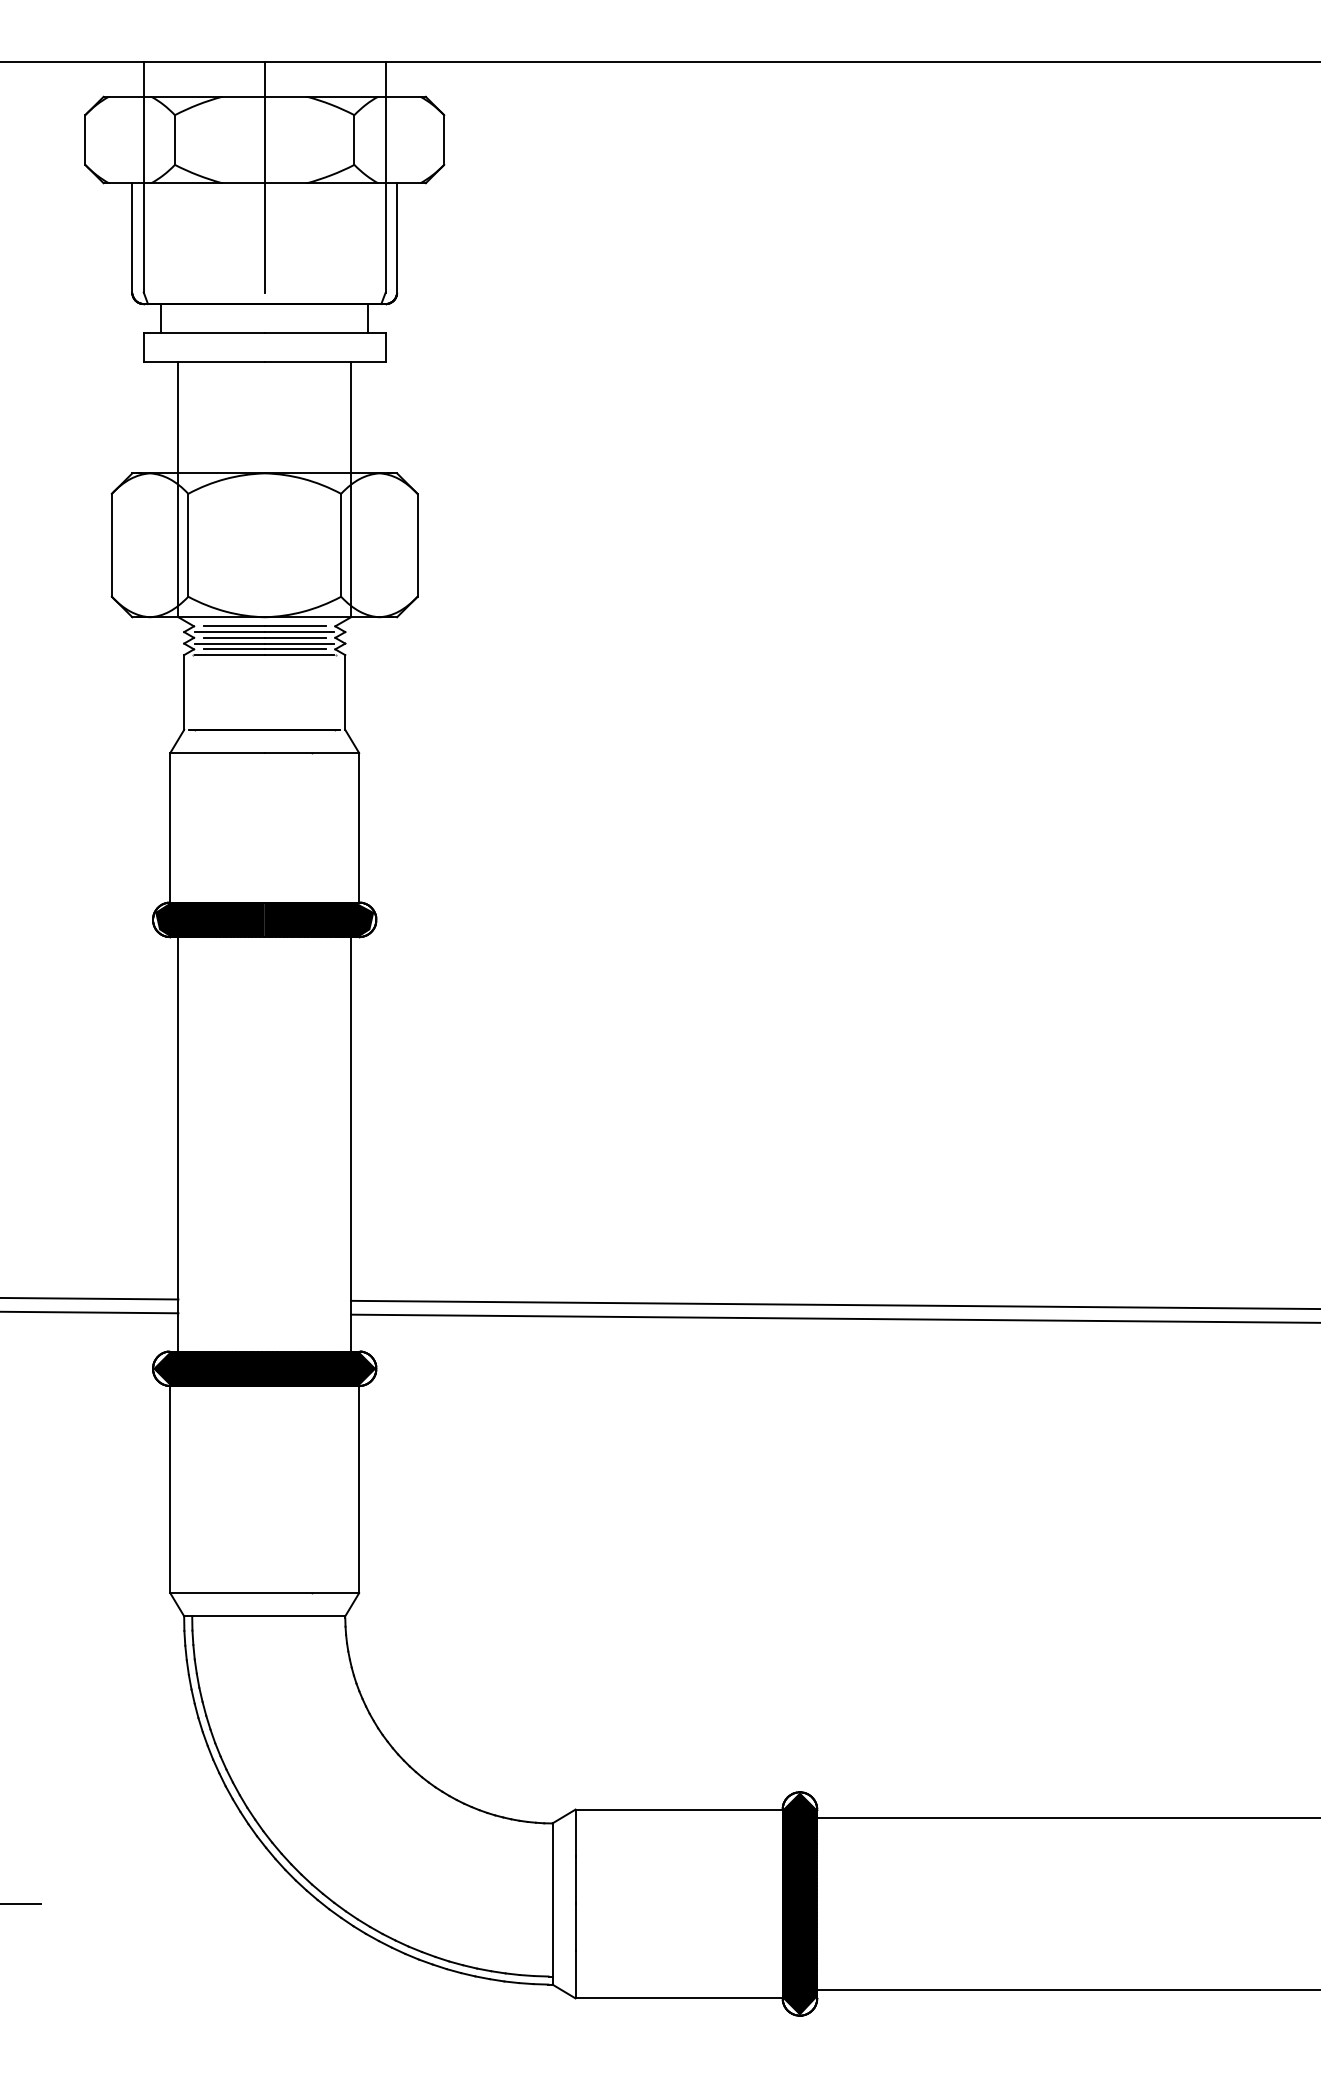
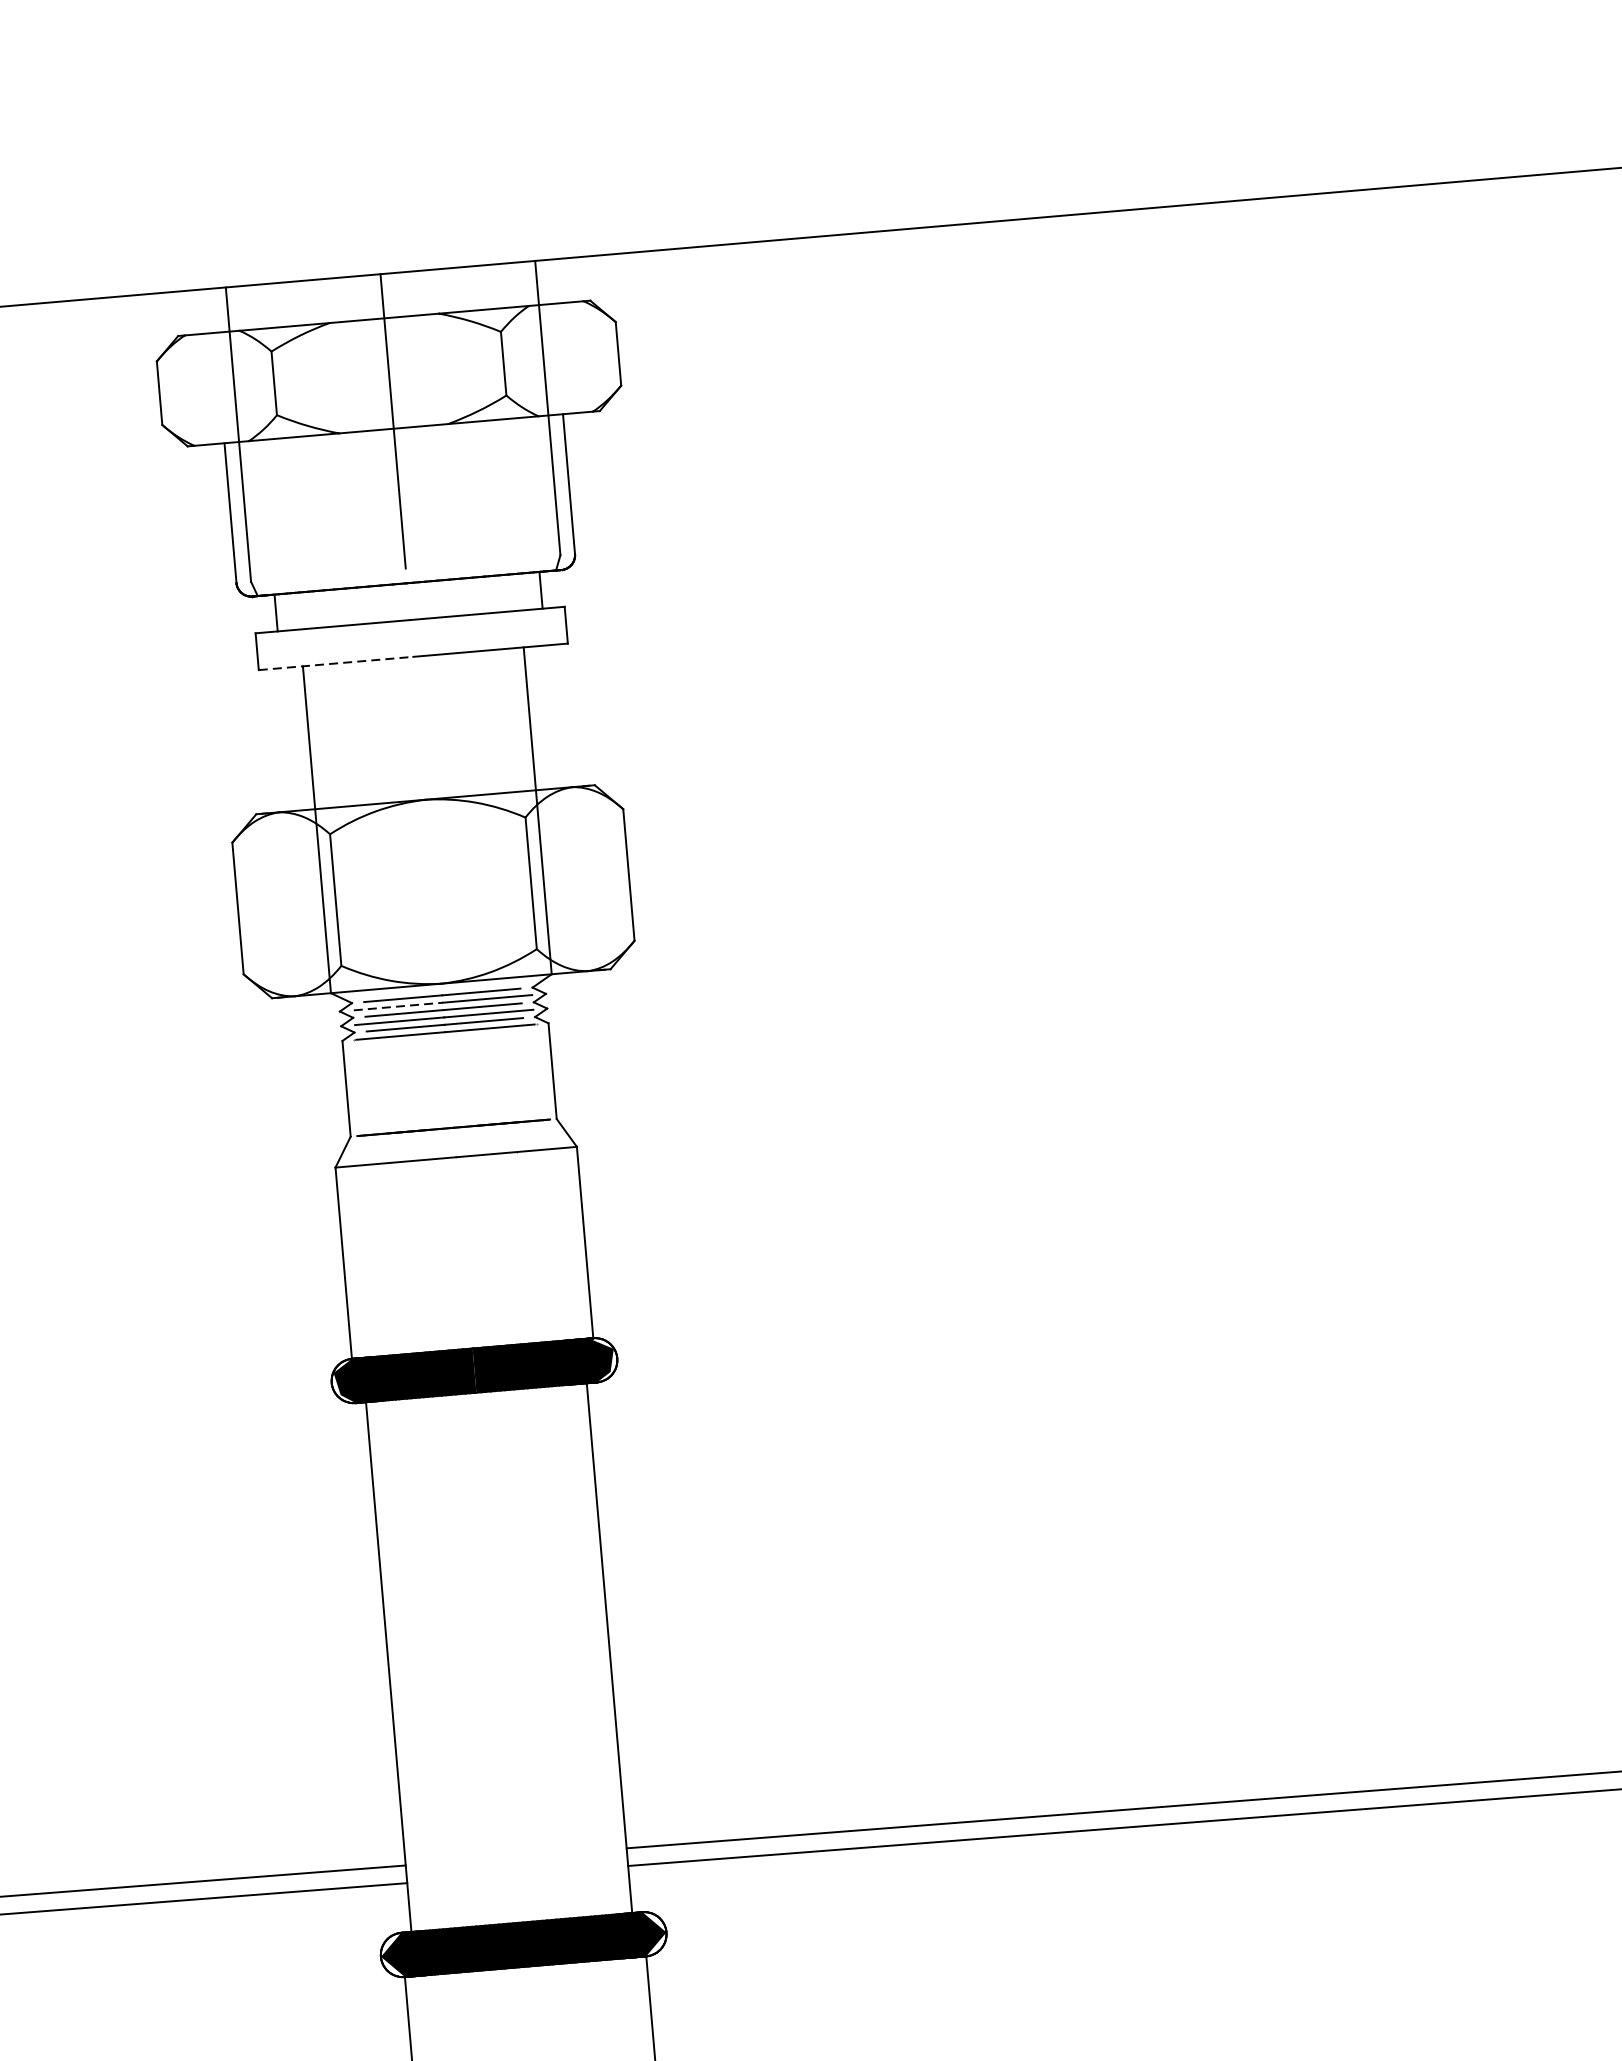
line: (204, 361) -> (336, 663), solid -> dashed
line: (229, 632) -> (397, 1007), solid -> dashed

